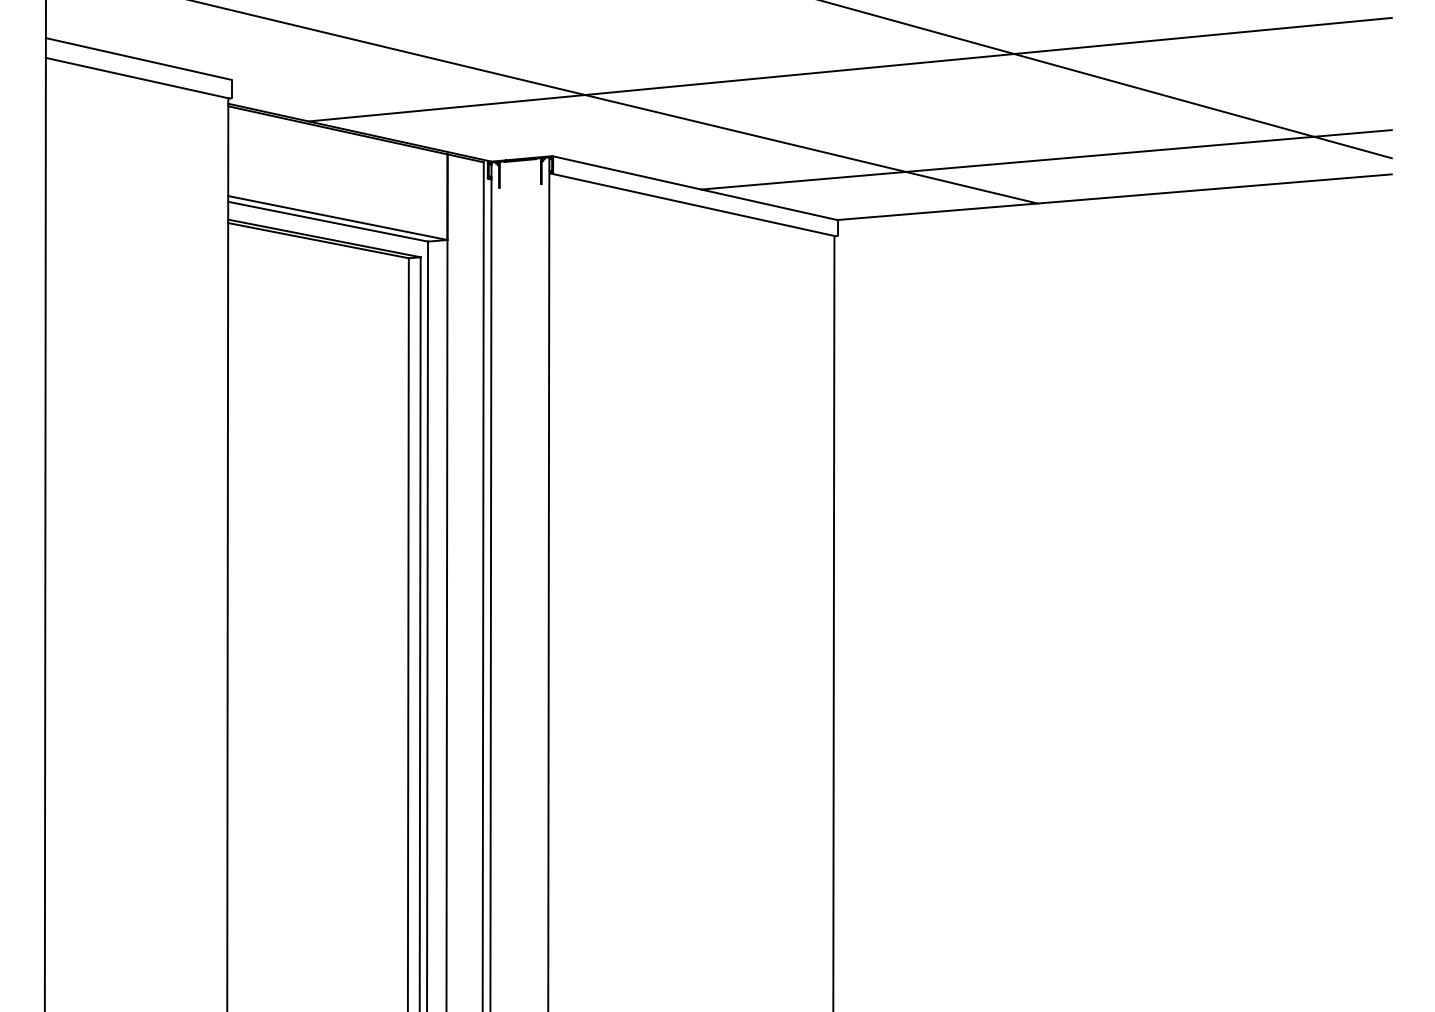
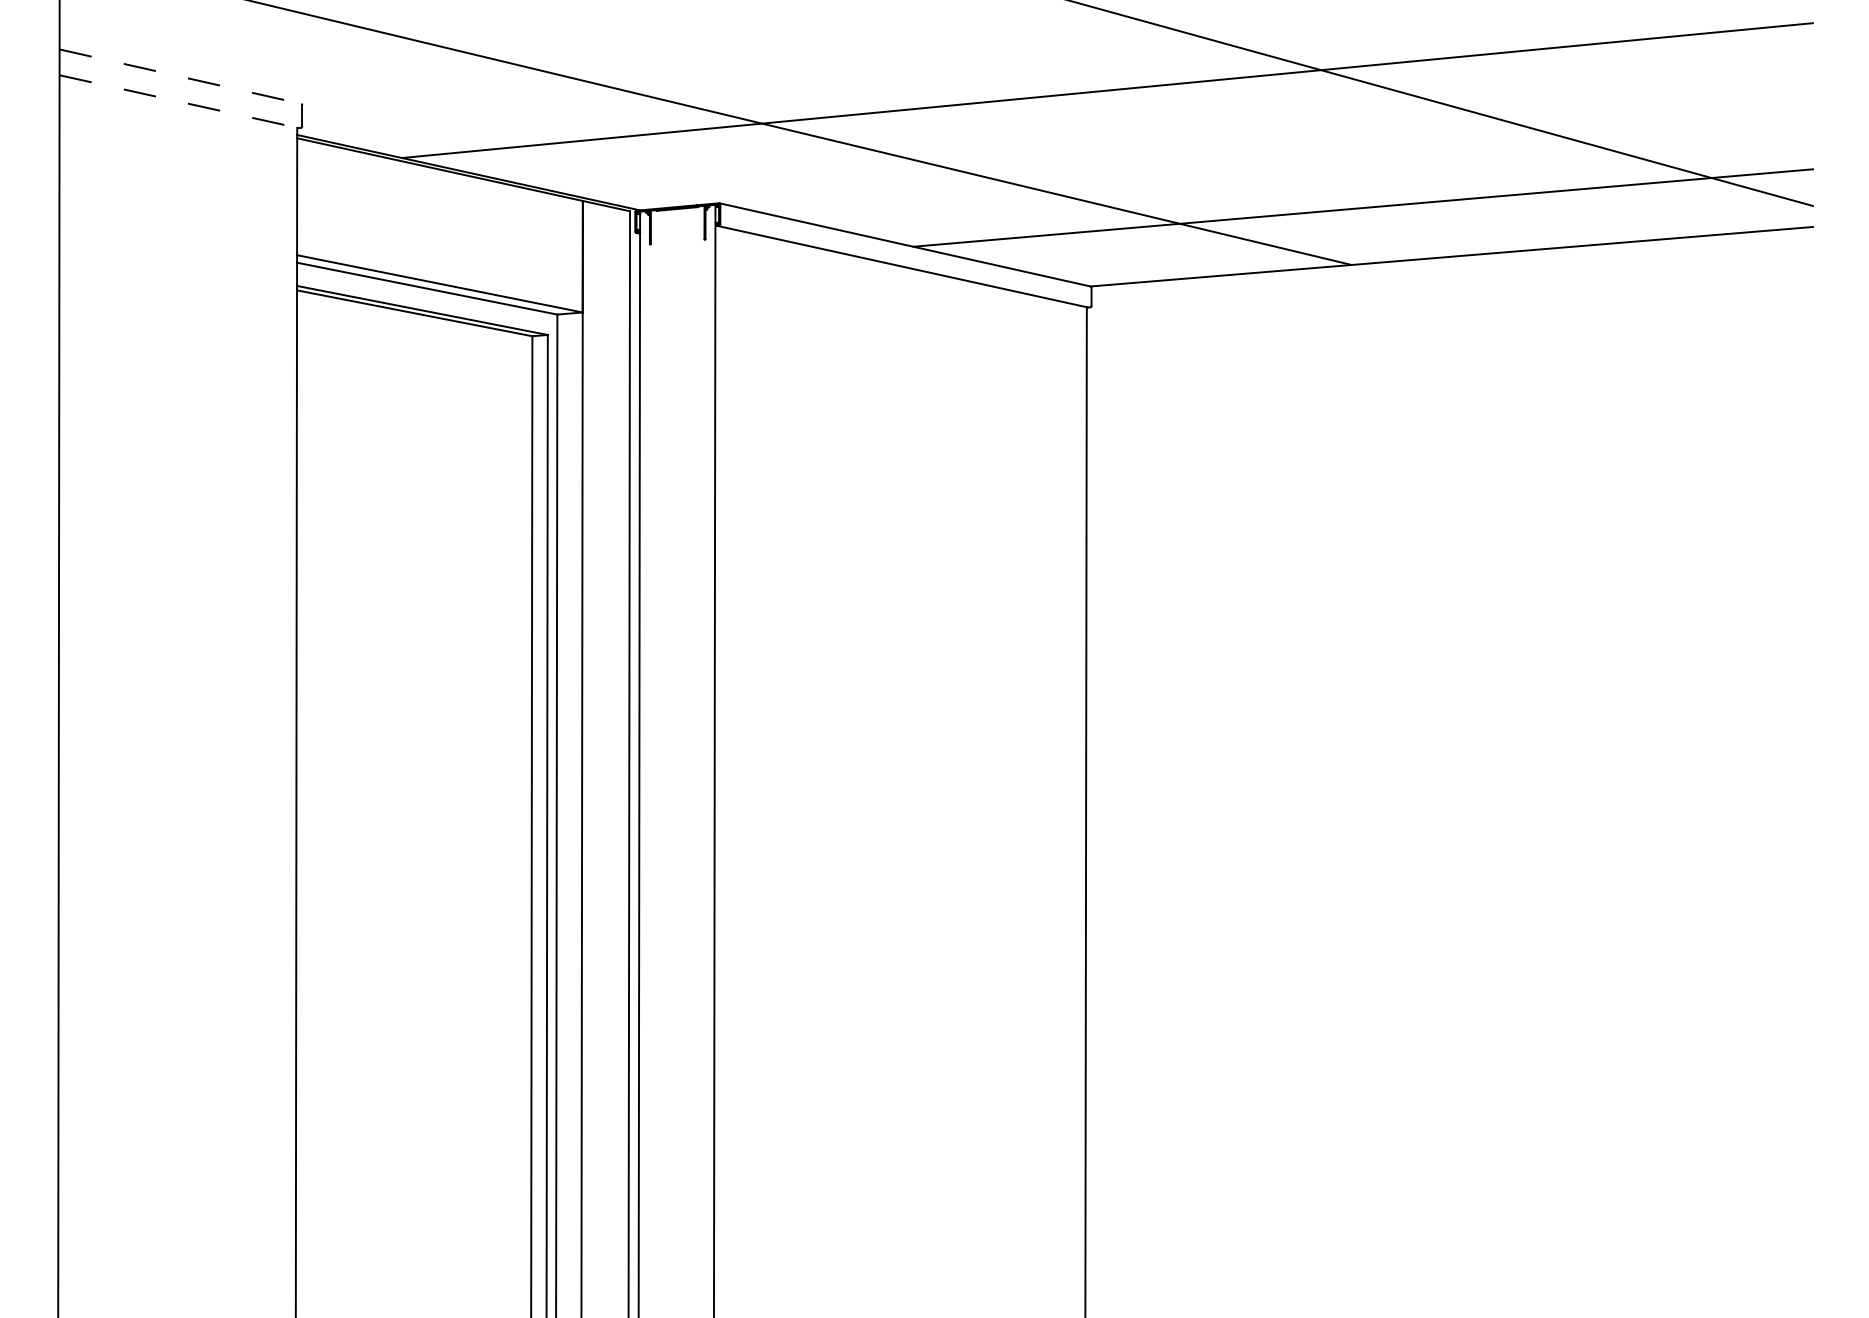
line: (138, 58) -> (180, 76), solid -> dashed
line: (137, 78) -> (179, 101), solid -> dashed

